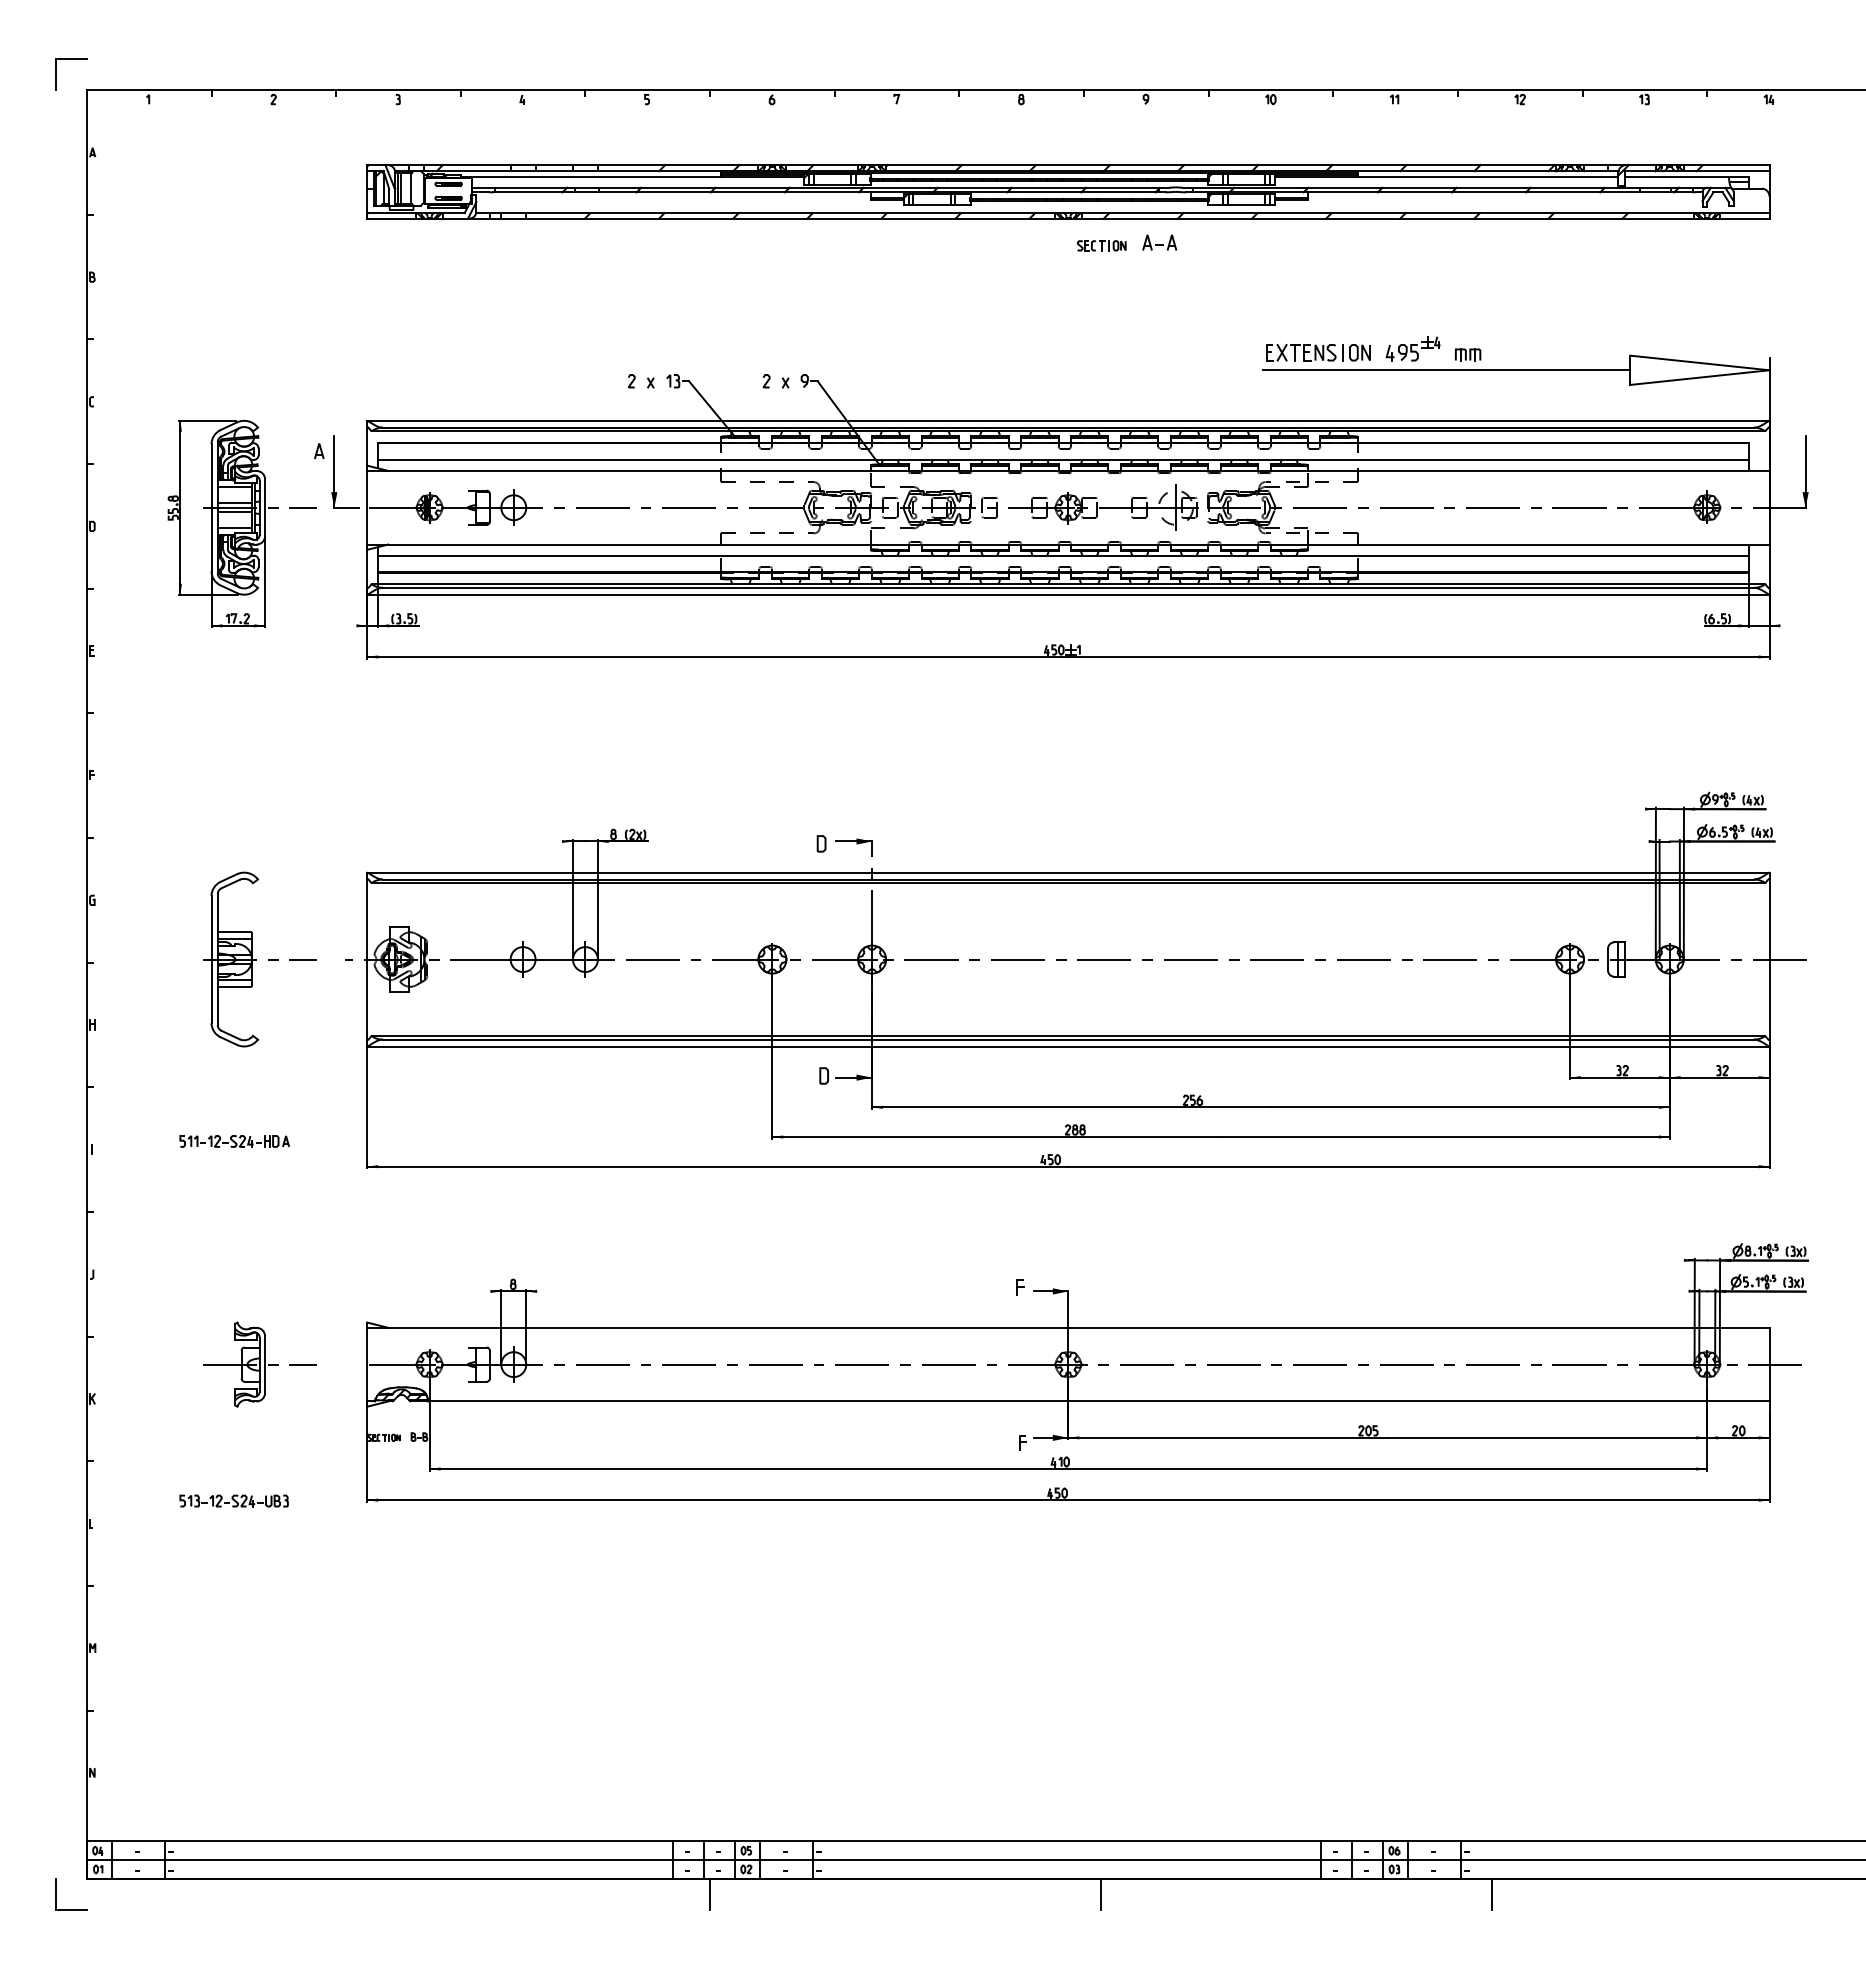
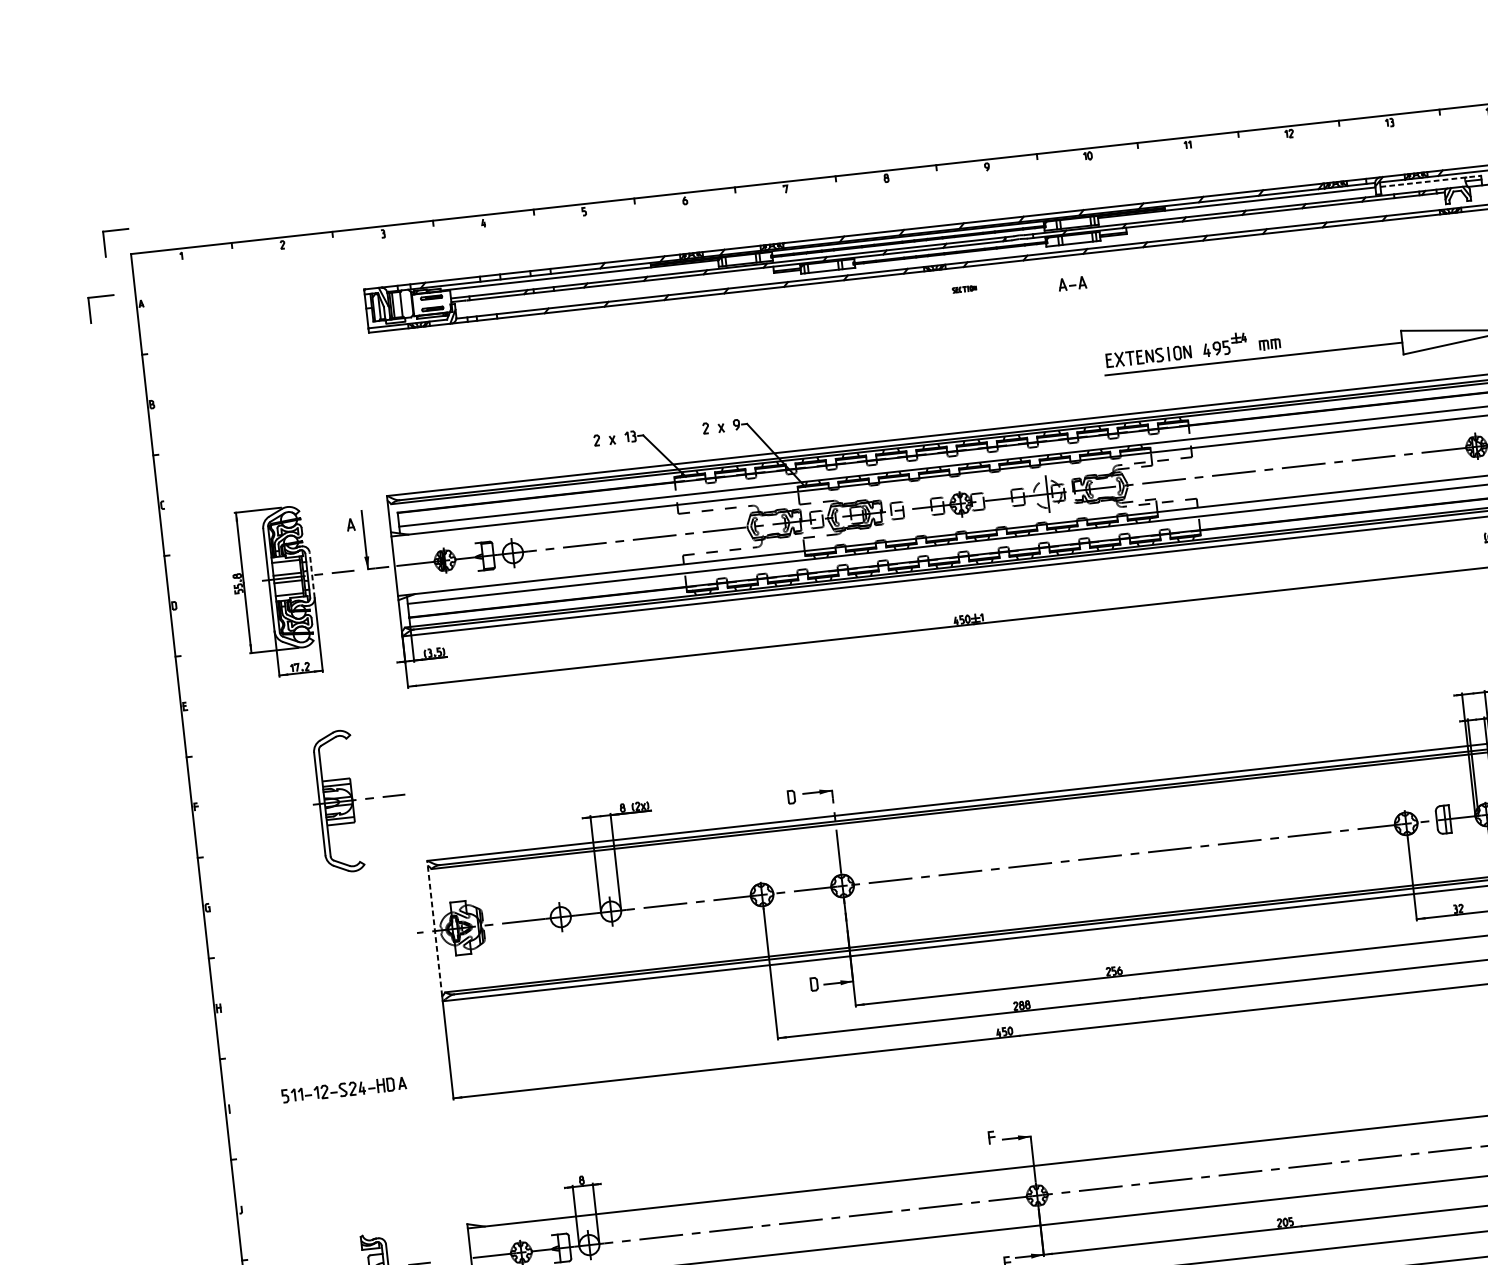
part: (44, 138) -> (101, 296), added
line: (1687, 176) -> (1431, 181), solid -> dashed
part: (1159, 242) -> (1072, 283), moved
part: (1101, 245) -> (964, 289), size x0.6
line: (265, 507) -> (312, 575), solid -> dashed
line: (367, 956) -> (434, 928), solid -> dashed
part: (259, 959) -> (358, 799), moved
part: (234, 1141) -> (343, 1089), size x1.4

